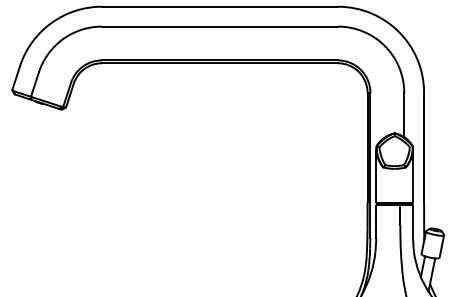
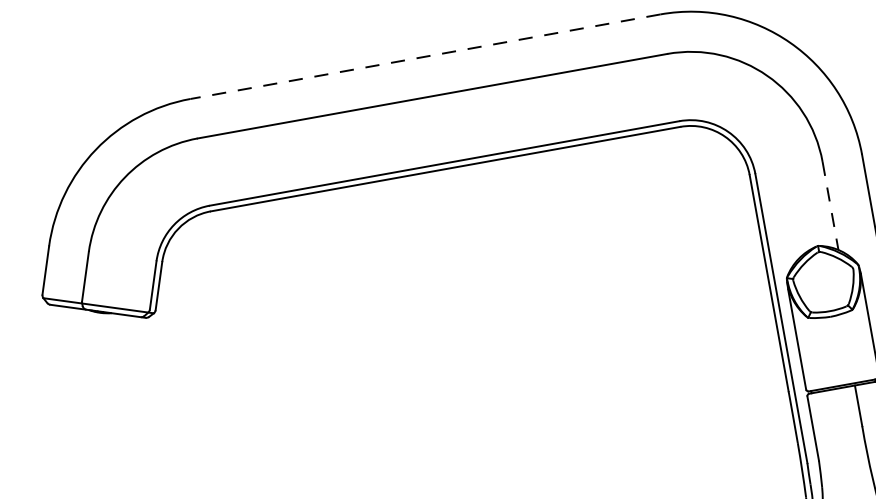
line: (219, 6) -> (424, 56), solid -> dashed
line: (404, 115) -> (831, 206), solid -> dashed

